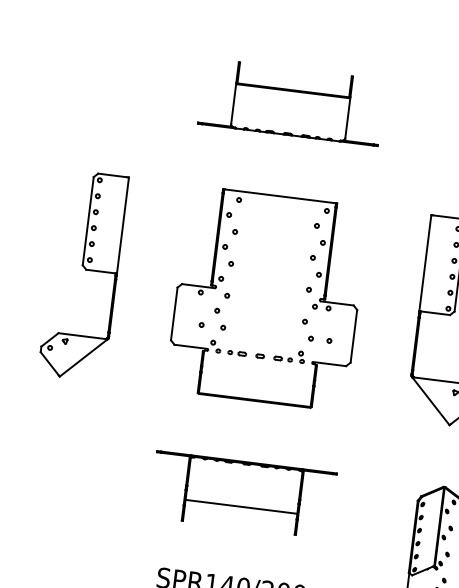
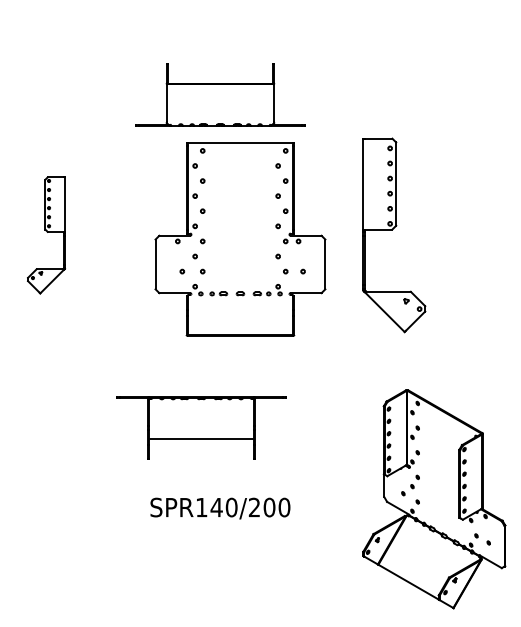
part: (291, 101) -> (220, 94), moved
part: (83, 275) -> (46, 235), size x0.6
part: (267, 298) -> (240, 239), moved
part: (243, 494) -> (201, 427), moved

